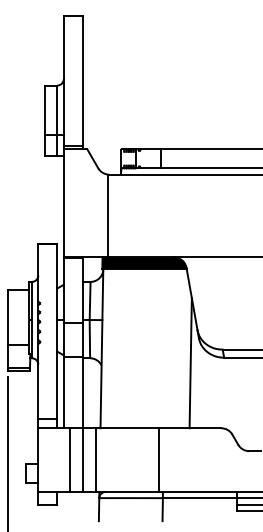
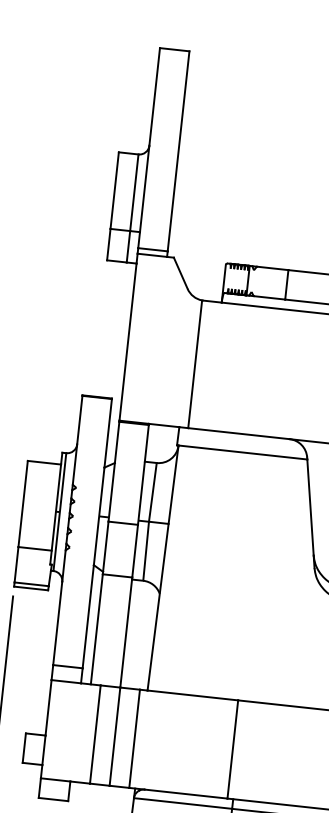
fill: (144, 263) -> (243, 443), removed
line: (190, 363) -> (297, 605), removed

